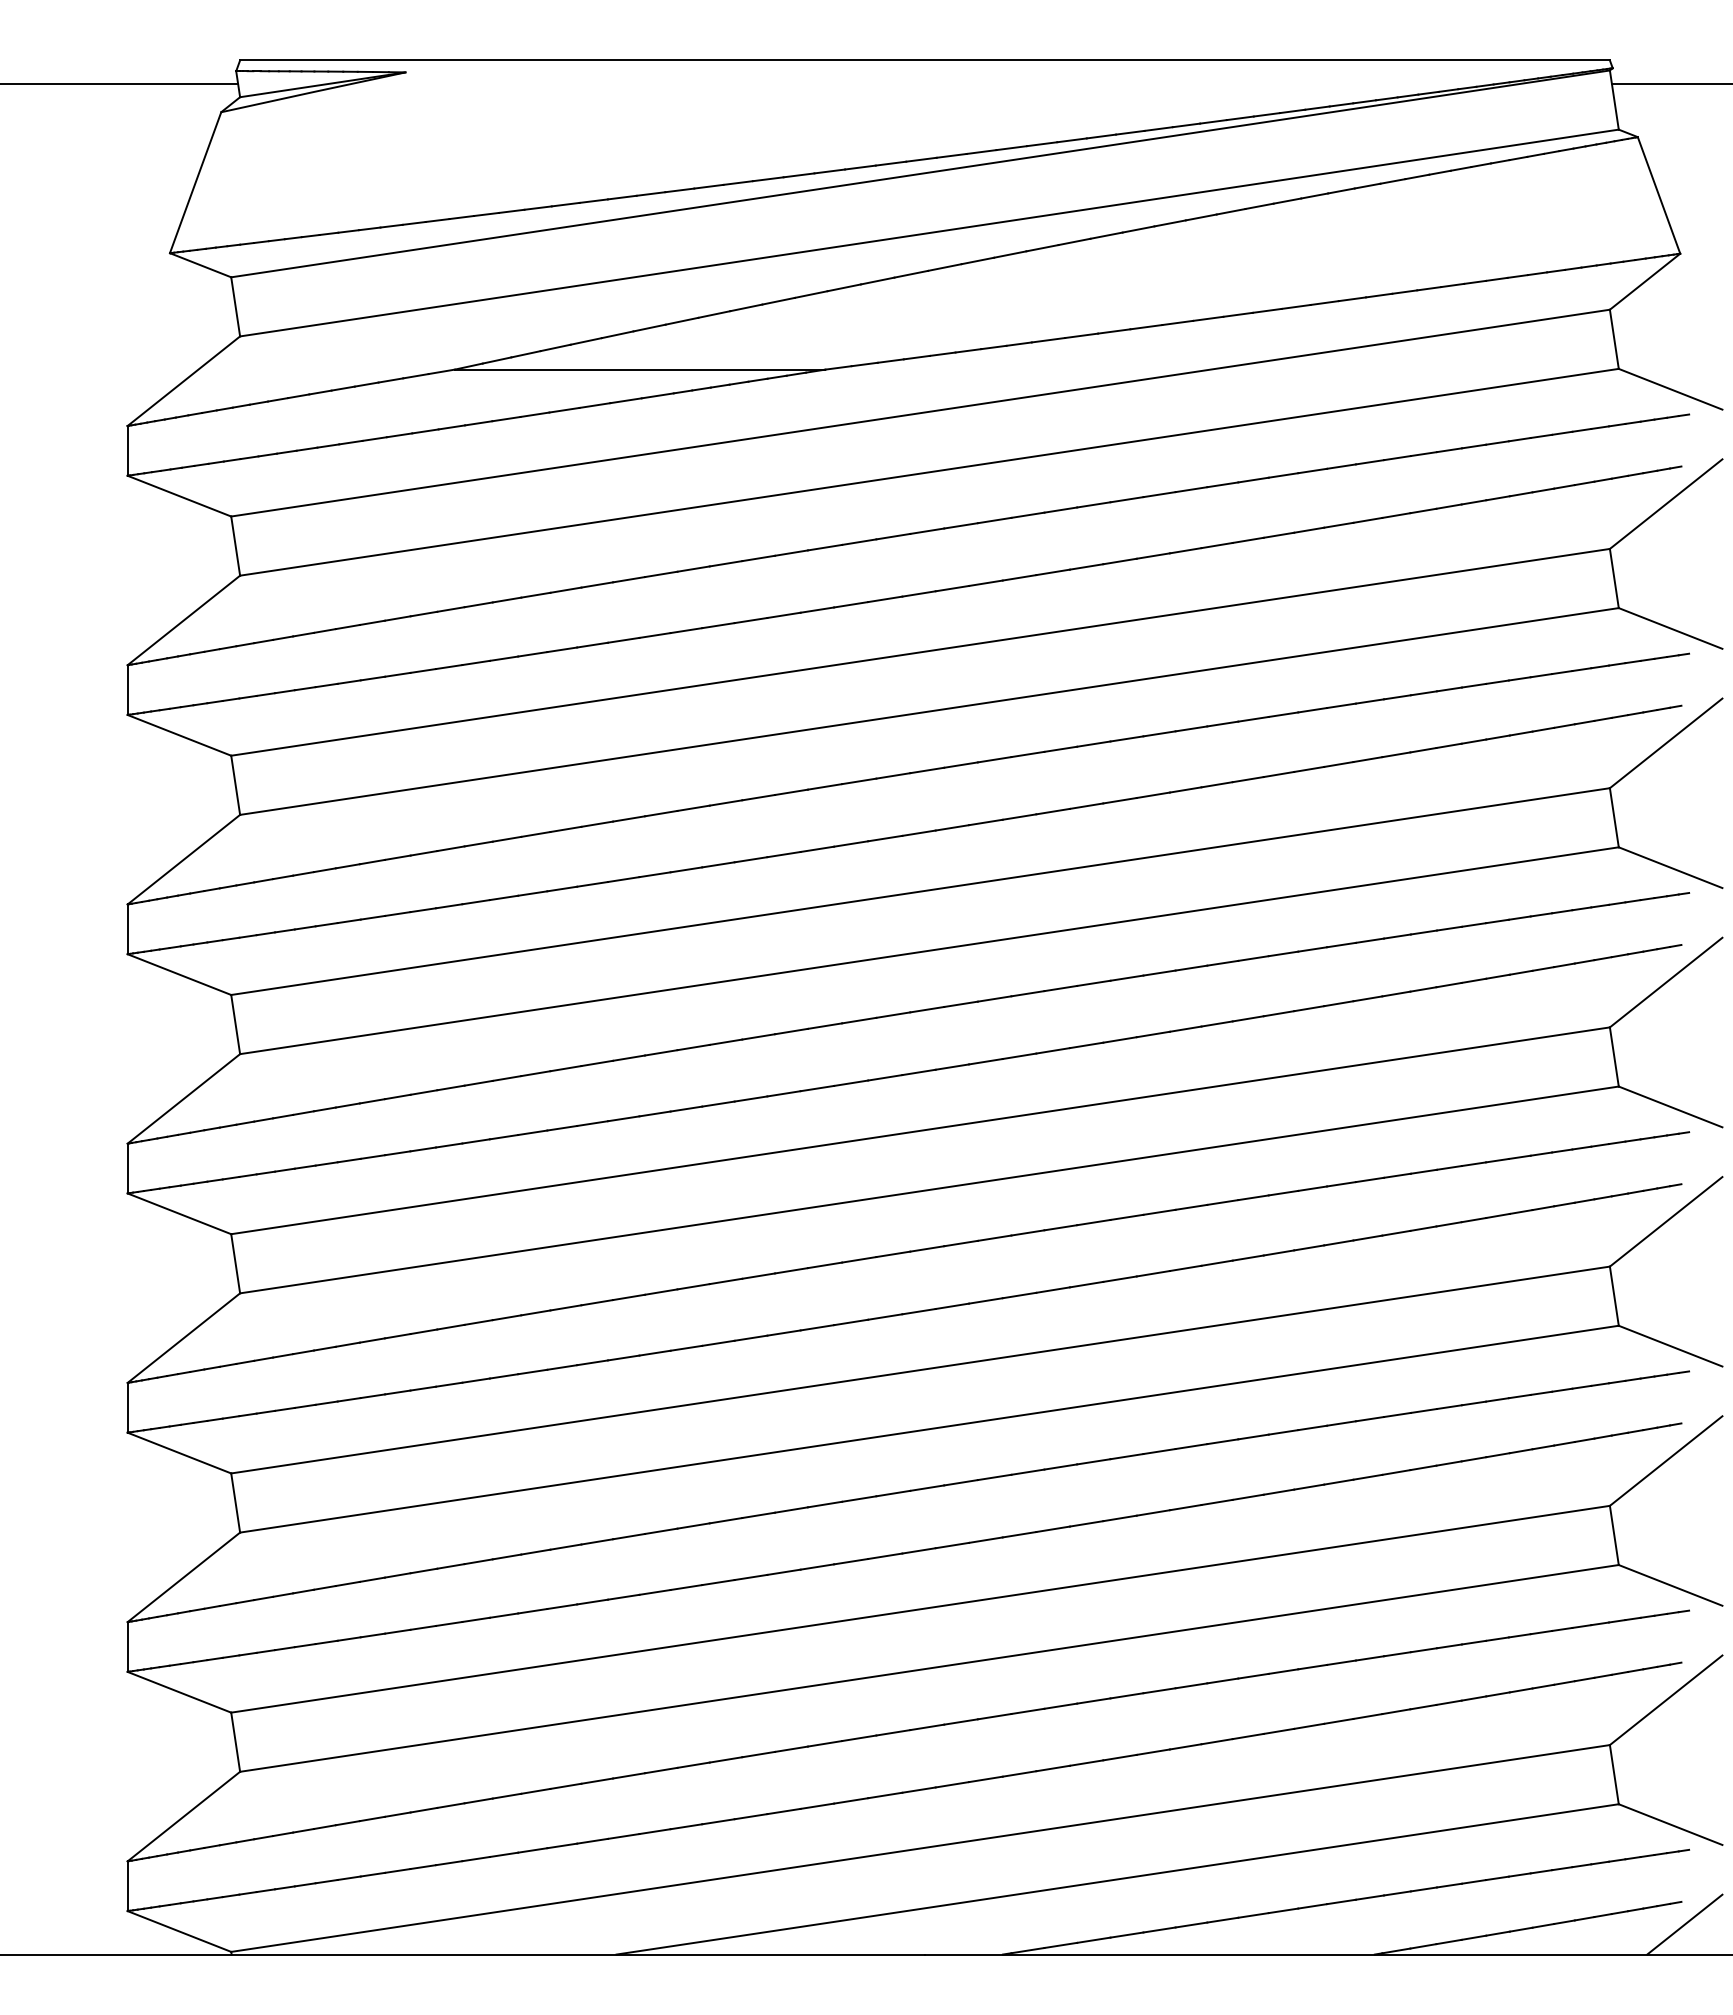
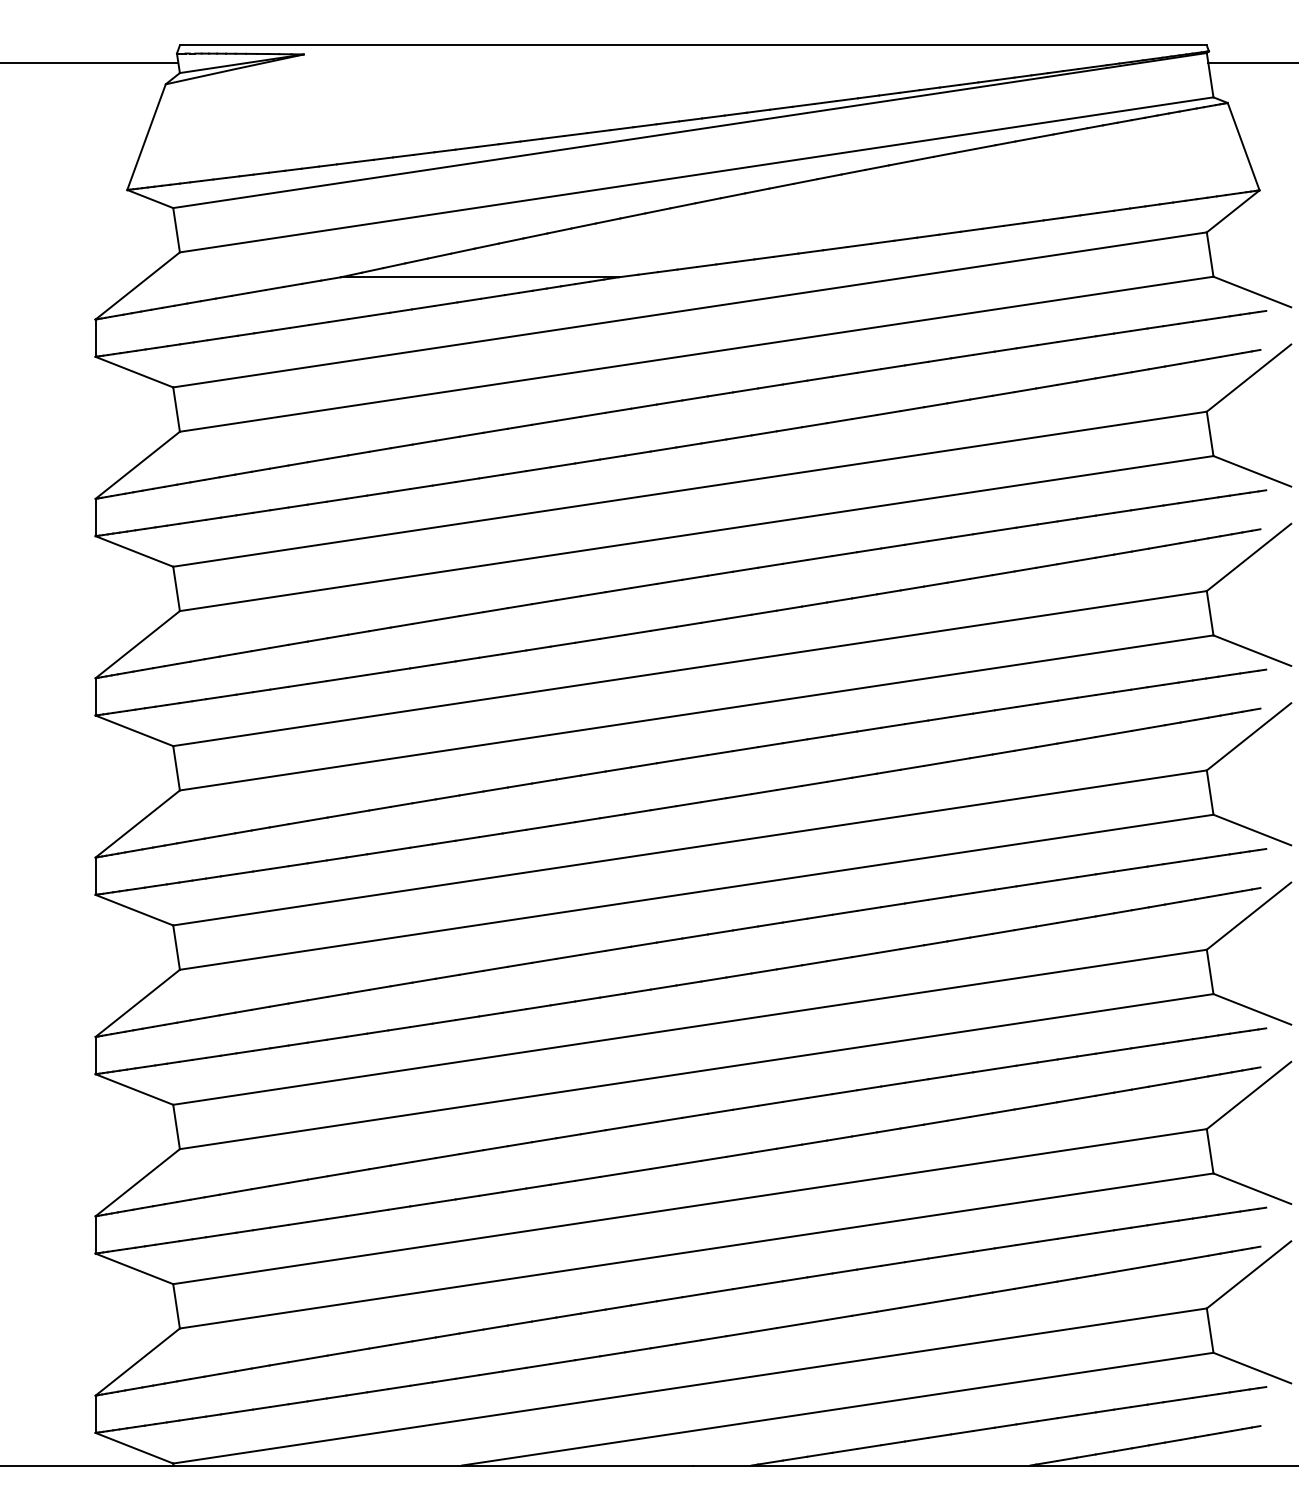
line: (1684, 1924) -> (1262, 1442), removed

